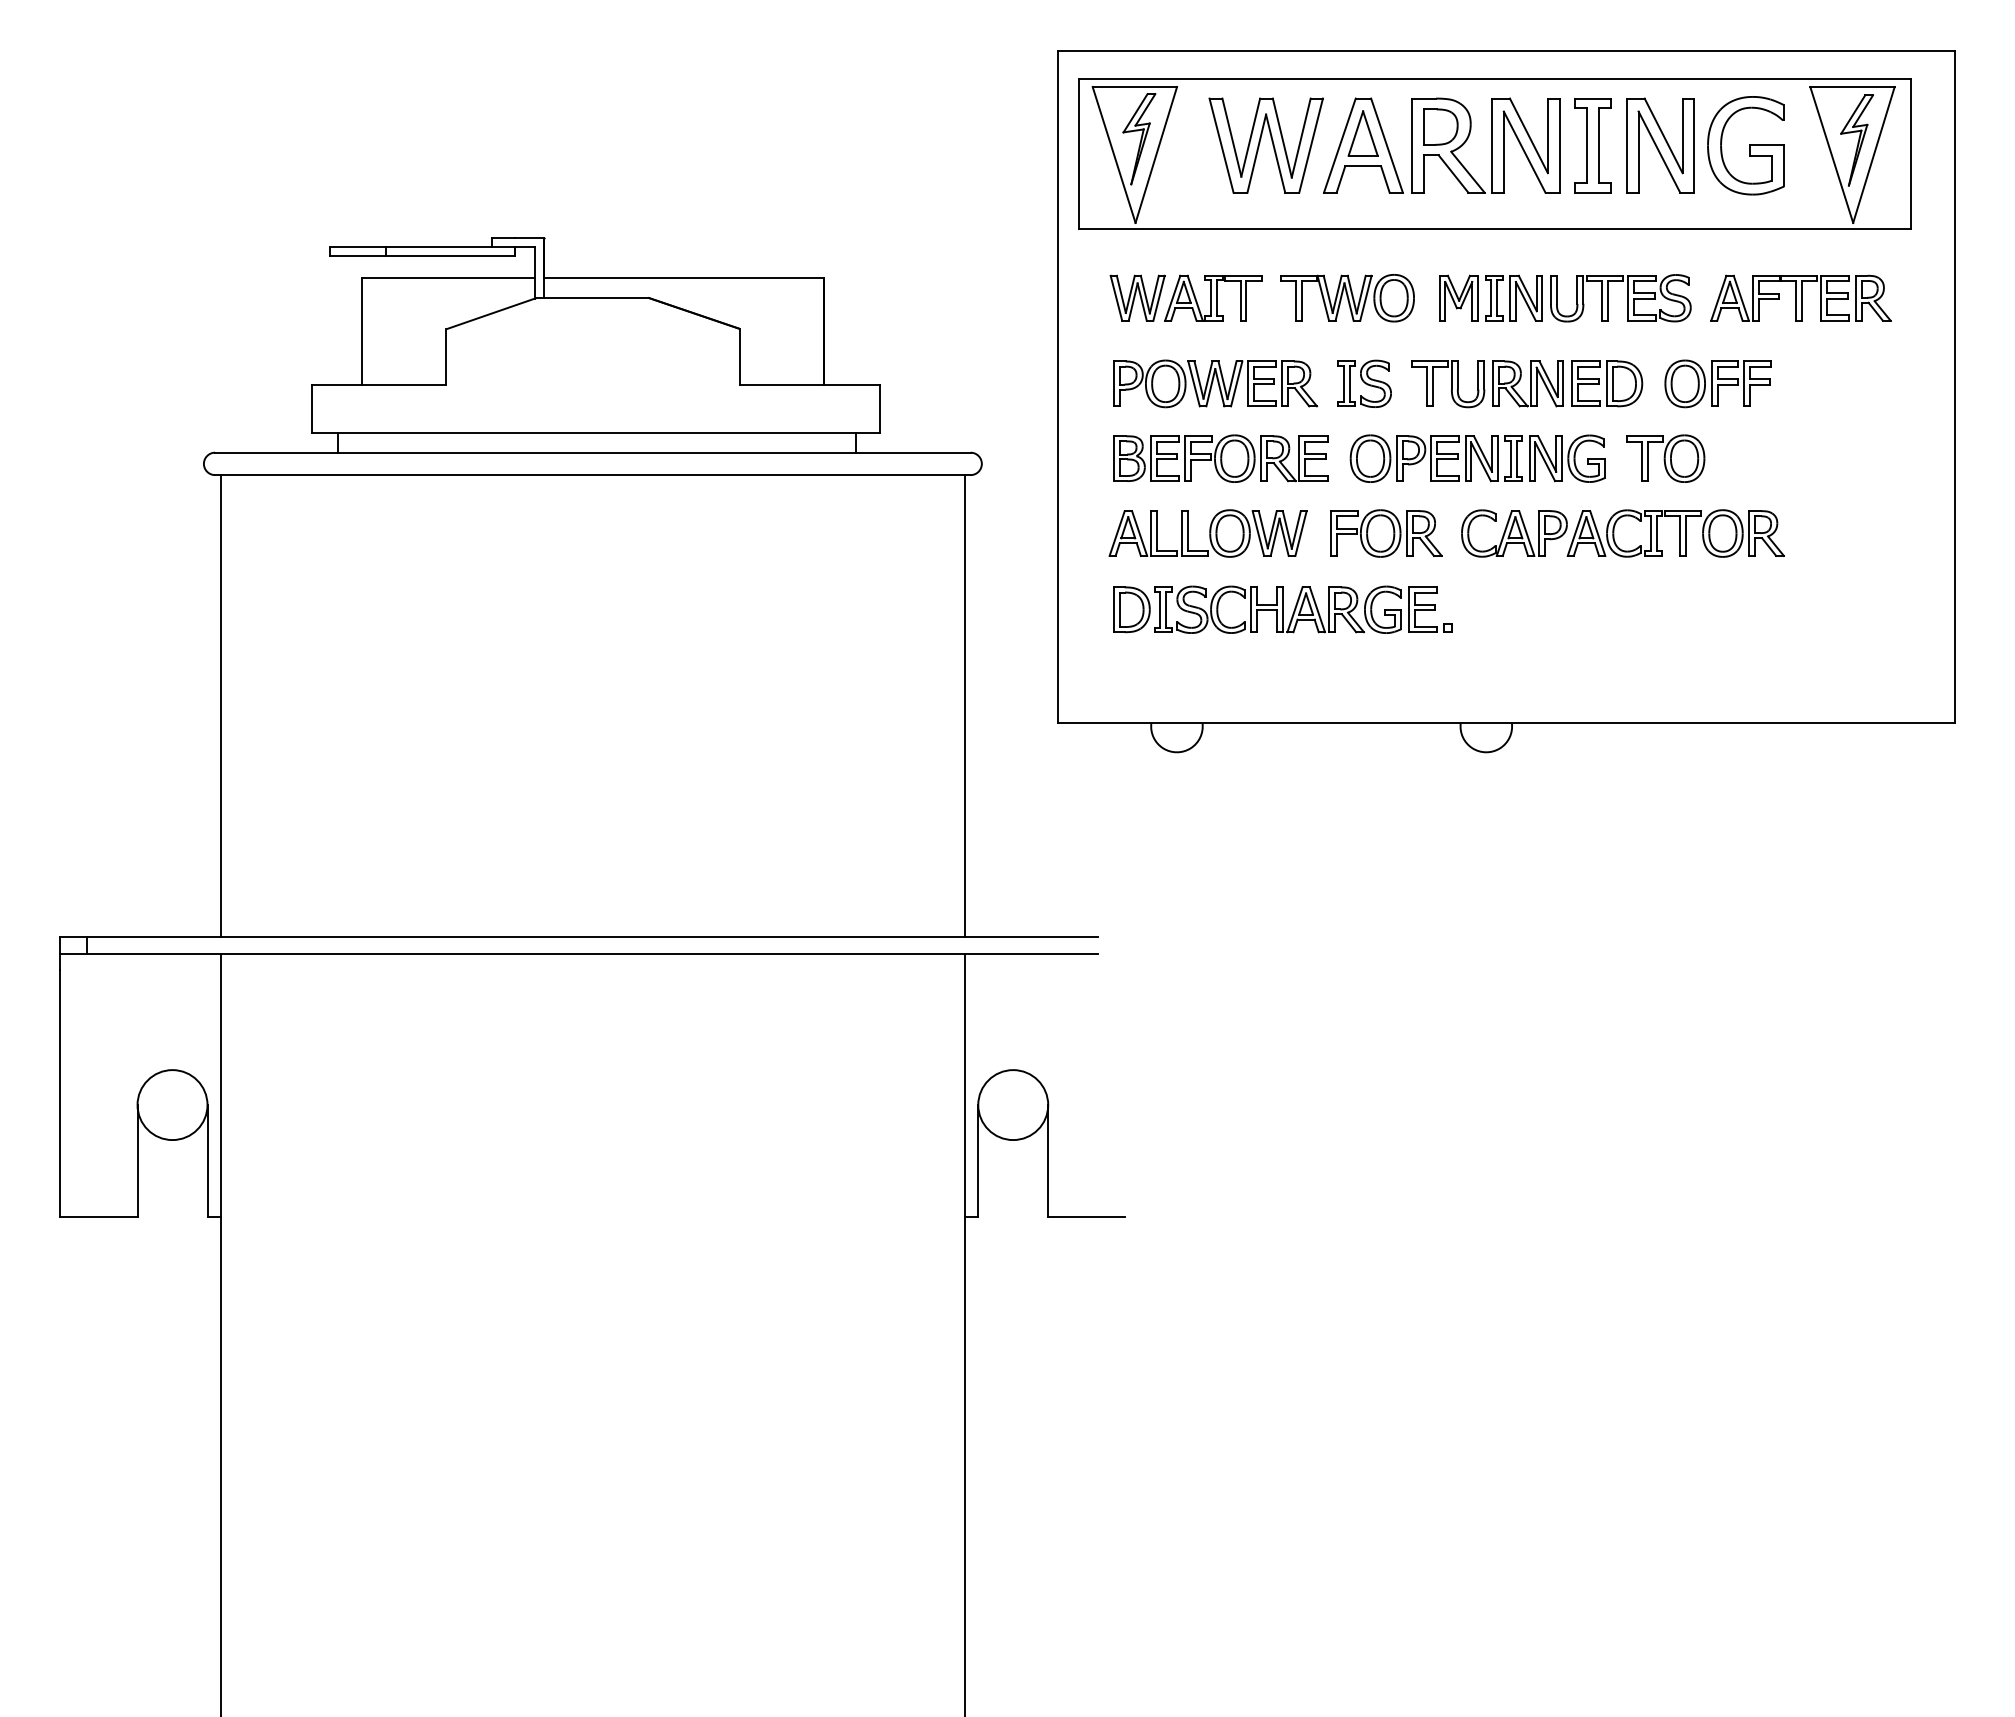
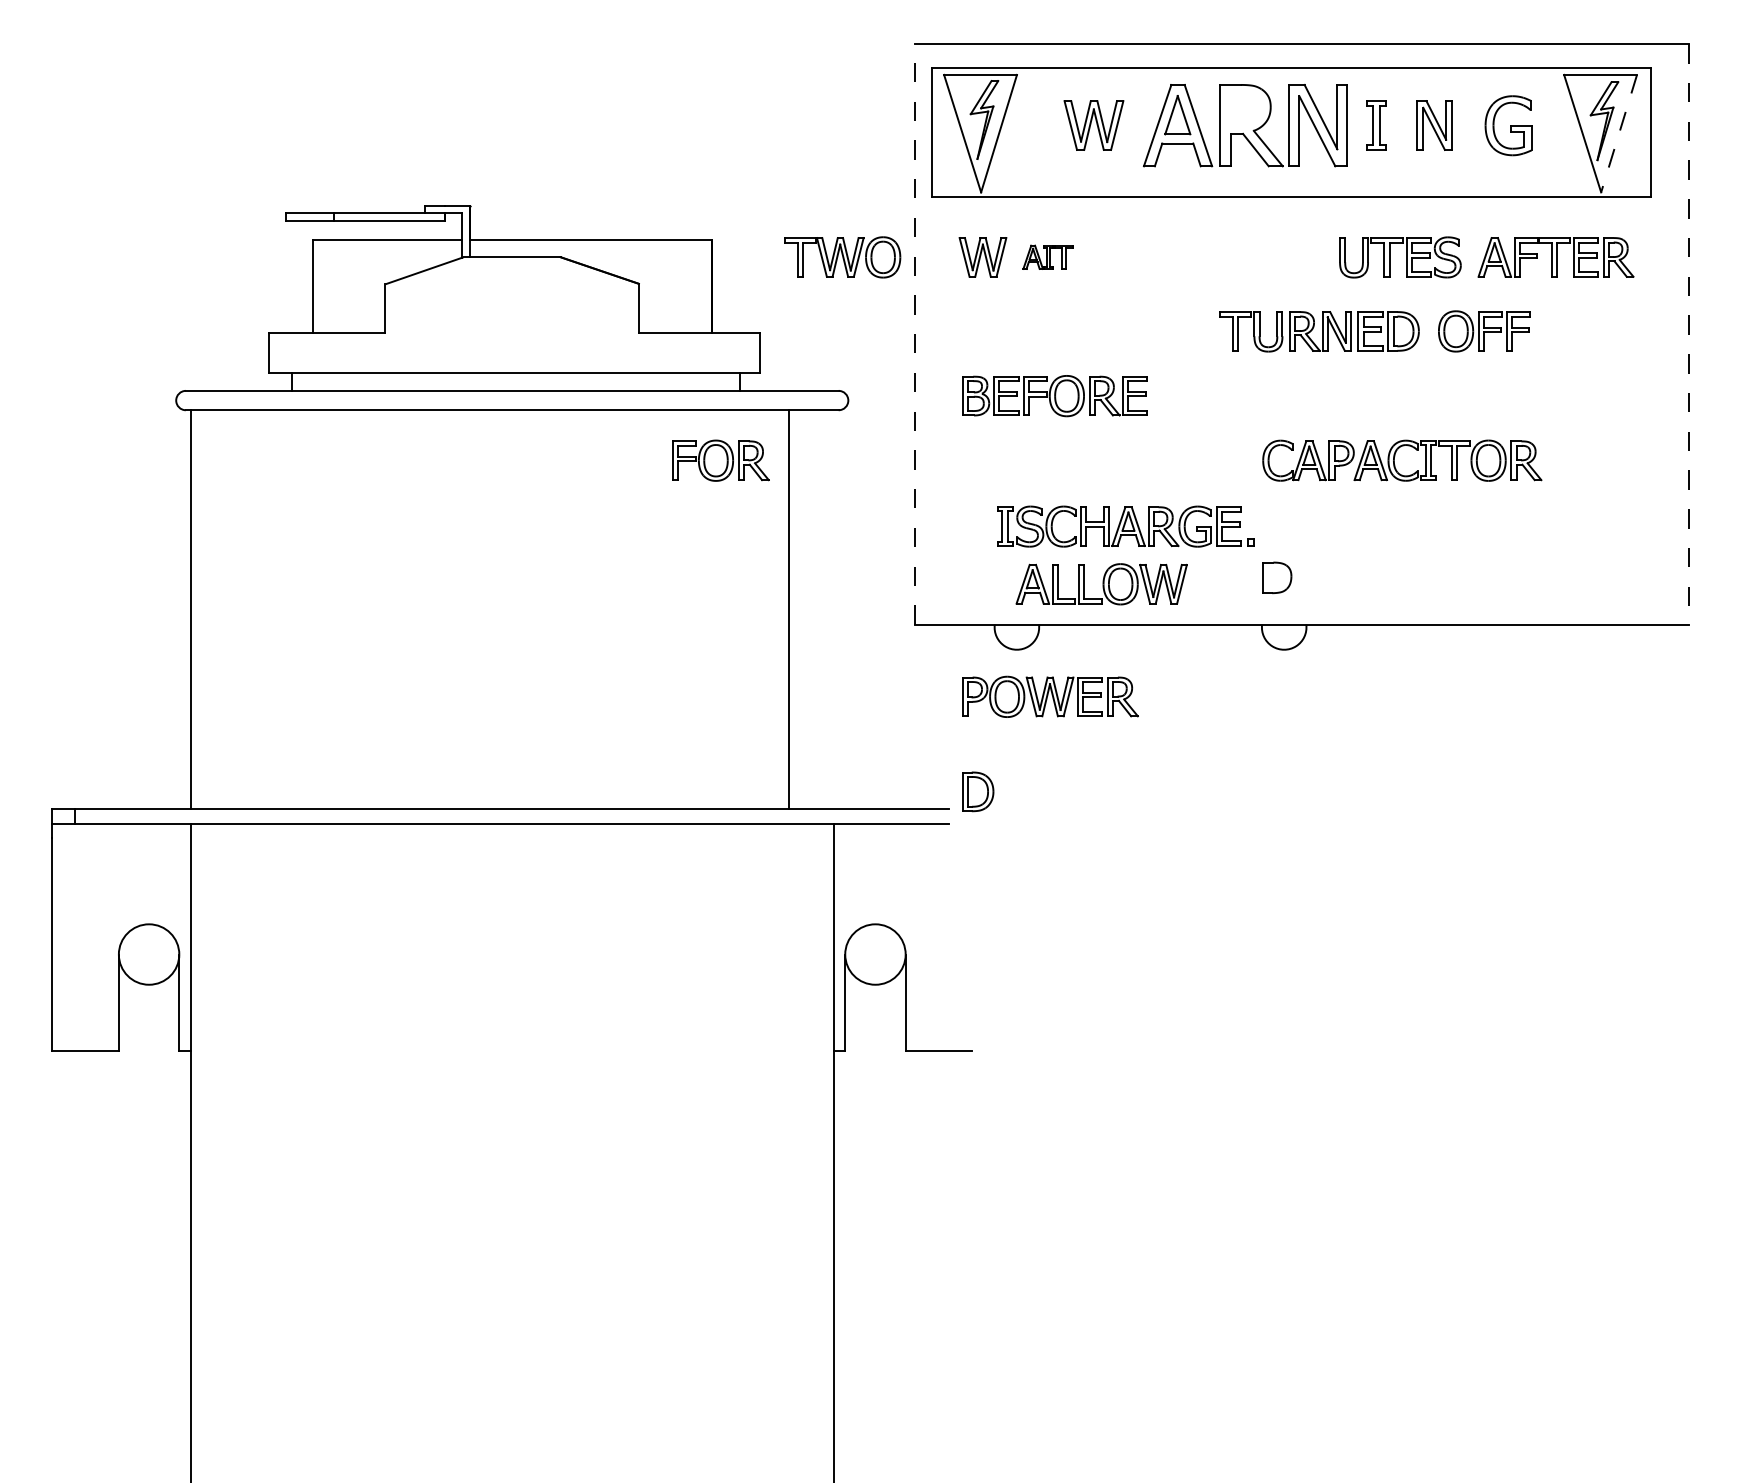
part: (1440, 126) -> (1276, 577), moved
part: (1265, 145) -> (1093, 125), size x0.6
part: (1592, 145) -> (1375, 125), size x0.6
part: (1660, 145) -> (1434, 125), size x0.6
part: (1745, 145) -> (1508, 125), size x0.7
line: (1873, 155) -> (1618, 134), solid -> dashed
part: (1213, 297) -> (1048, 256), size x0.6
part: (1490, 297) -> (1287, 256), removed
part: (1347, 298) -> (842, 257), moved
part: (1215, 383) -> (1050, 696), moved
part: (1364, 383) -> (1178, 331), removed
line: (1058, 387) -> (914, 334), solid -> dashed
line: (1954, 387) -> (1688, 334), solid -> dashed
part: (1477, 458) -> (1276, 395), removed
part: (1665, 458) -> (1439, 395), removed
part: (1207, 533) -> (1101, 584), moved
part: (1386, 533) -> (721, 460), moved
part: (1131, 609) -> (977, 791), moved
line: (965, 705) -> (789, 609), moved

